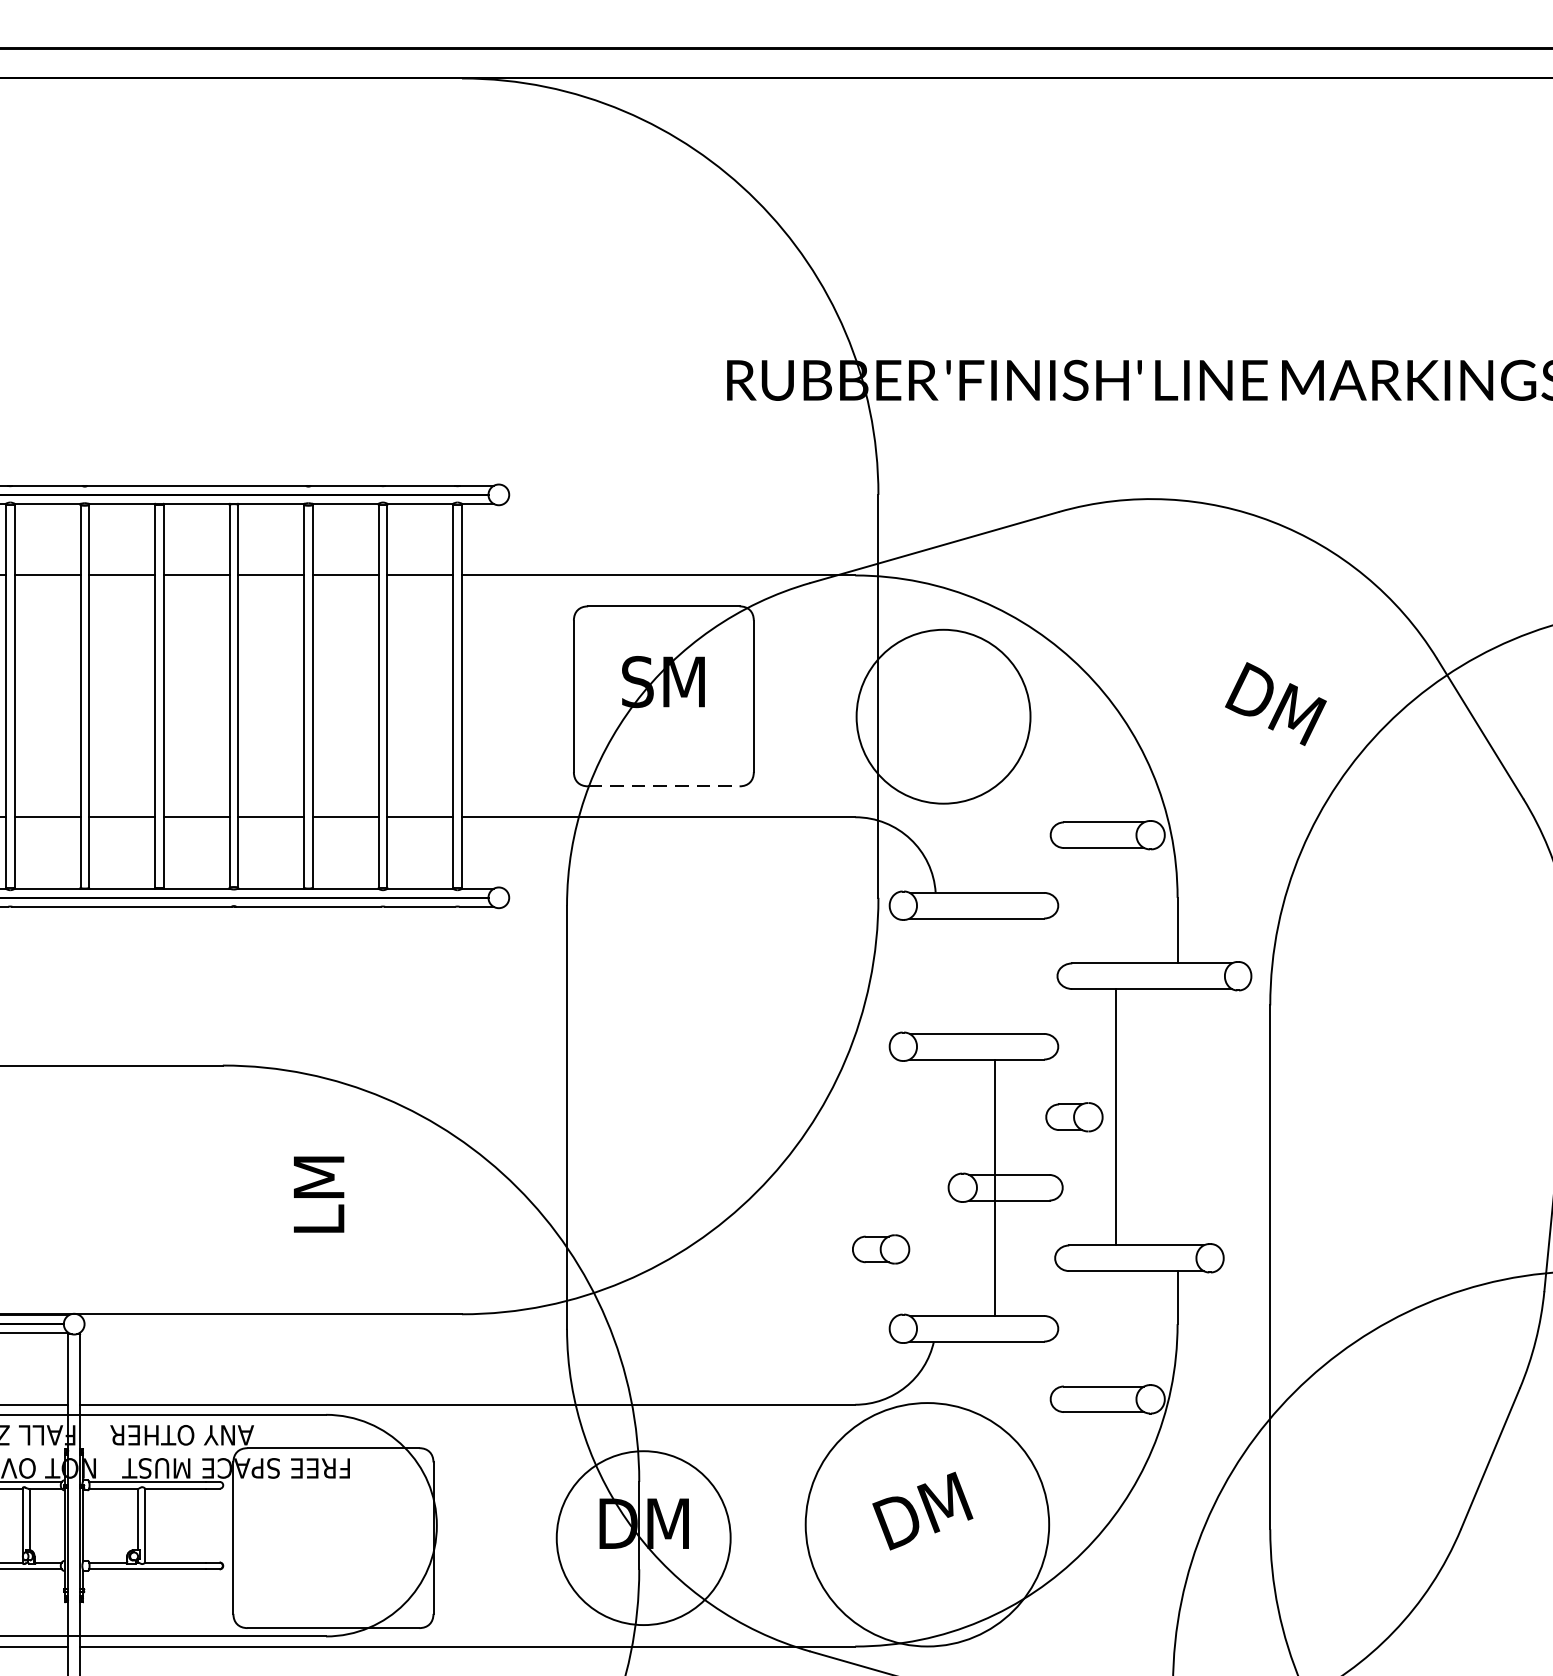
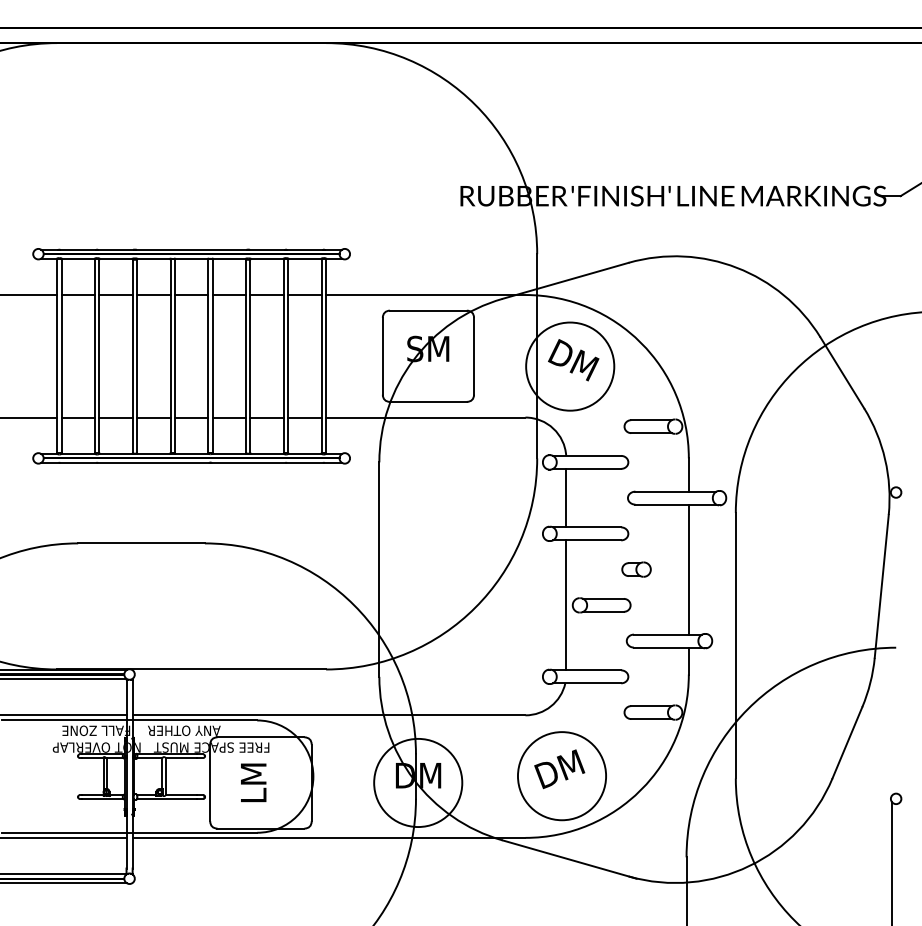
text: (1275, 704) -> (573, 360), moved
line: (663, 785) -> (428, 401), dashed -> solid
line: (936, 974) -> (566, 497), added
line: (1115, 1117) -> (688, 569), moved
line: (995, 1188) -> (566, 605), moved
text: (318, 1193) -> (253, 782), moved
part: (880, 1249) -> (538, 636), removed
circle: (926, 1525) -> (561, 776), size x0.71

